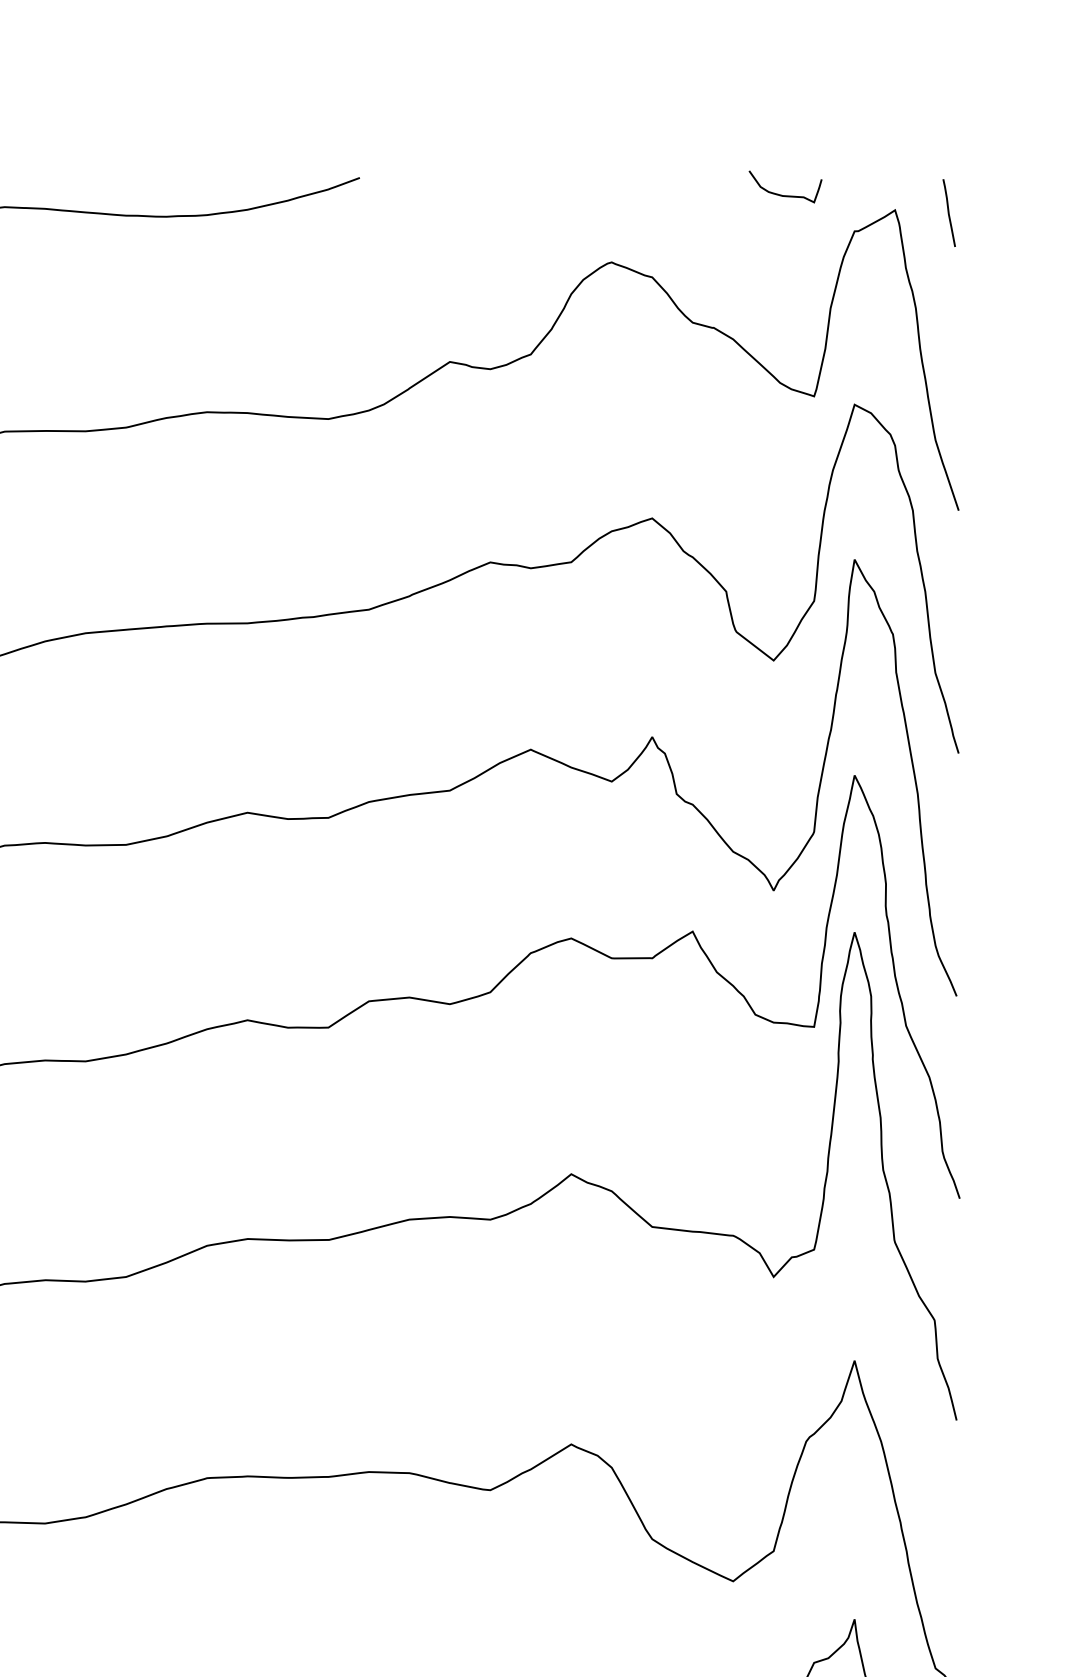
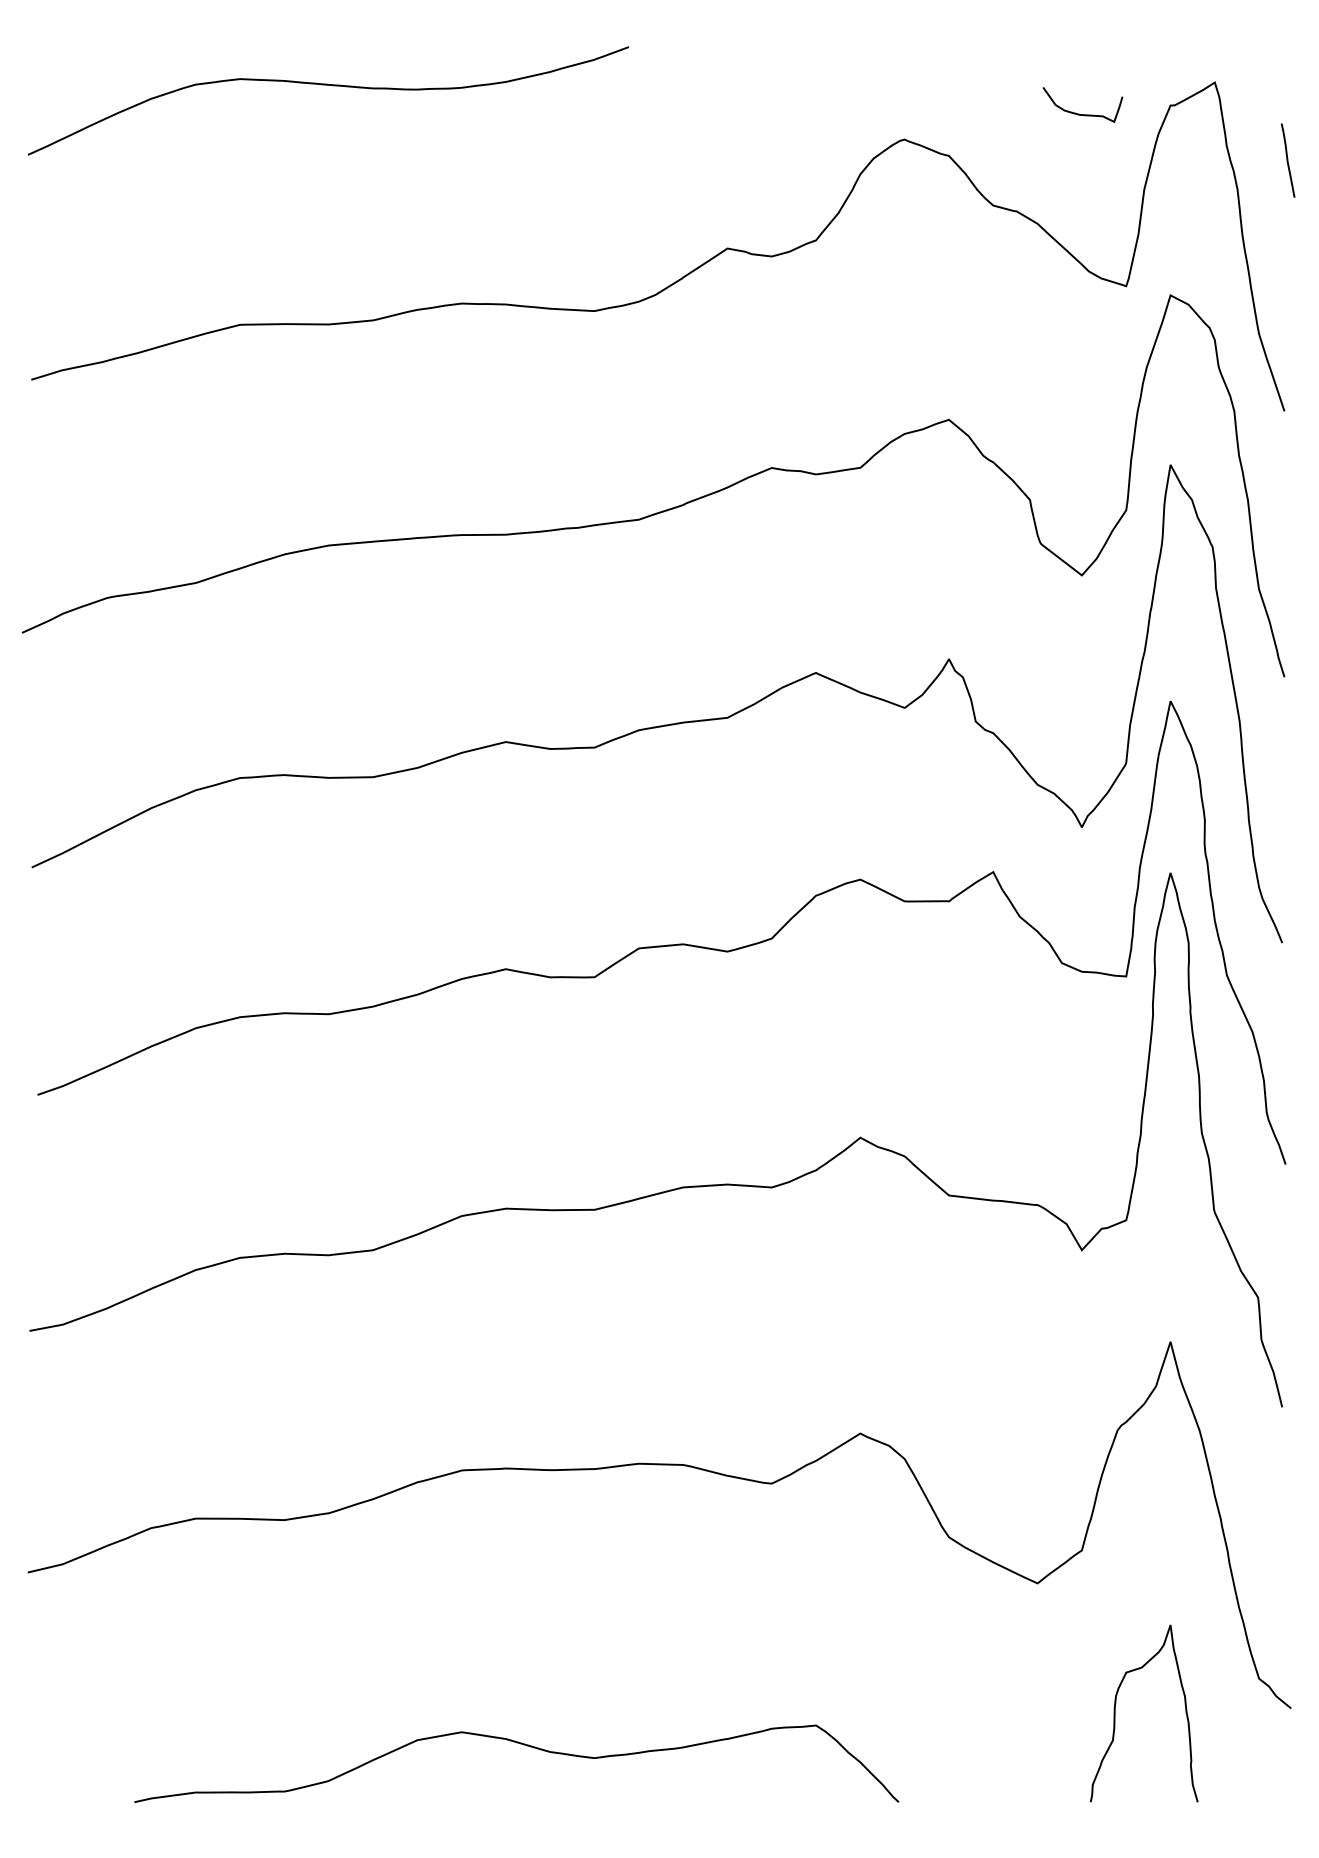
curve: (782, 194) -> (1079, 113), moved
line: (948, 213) -> (1287, 160), moved

